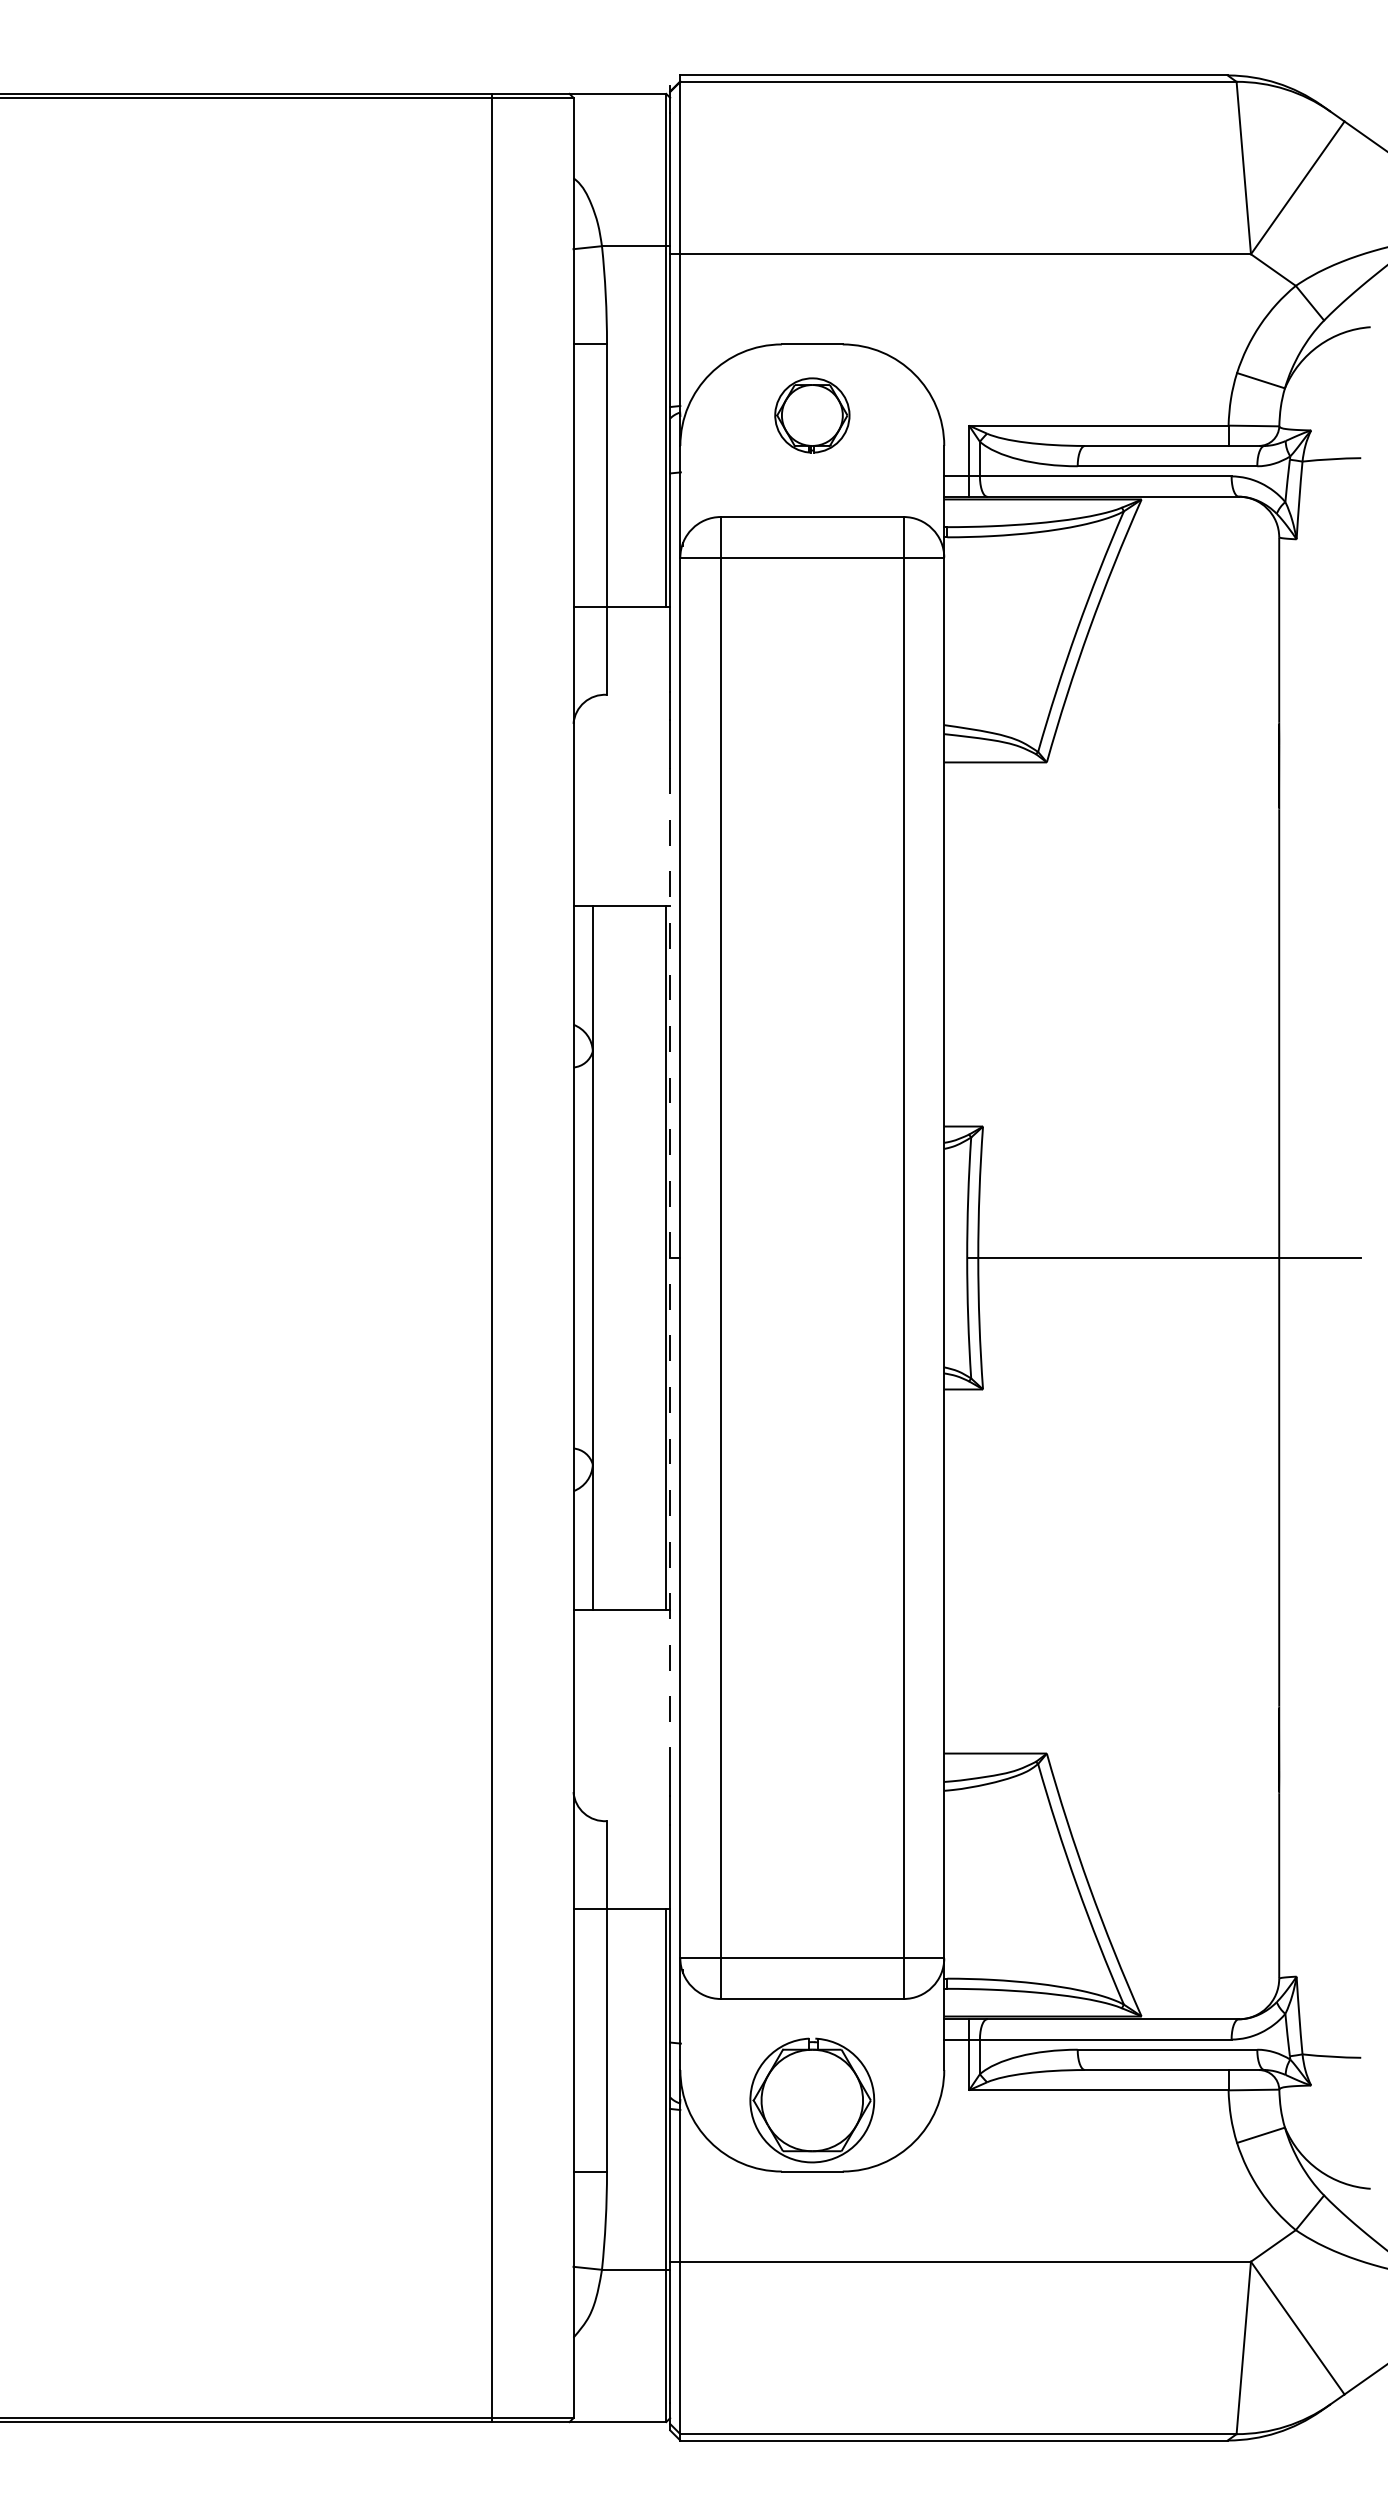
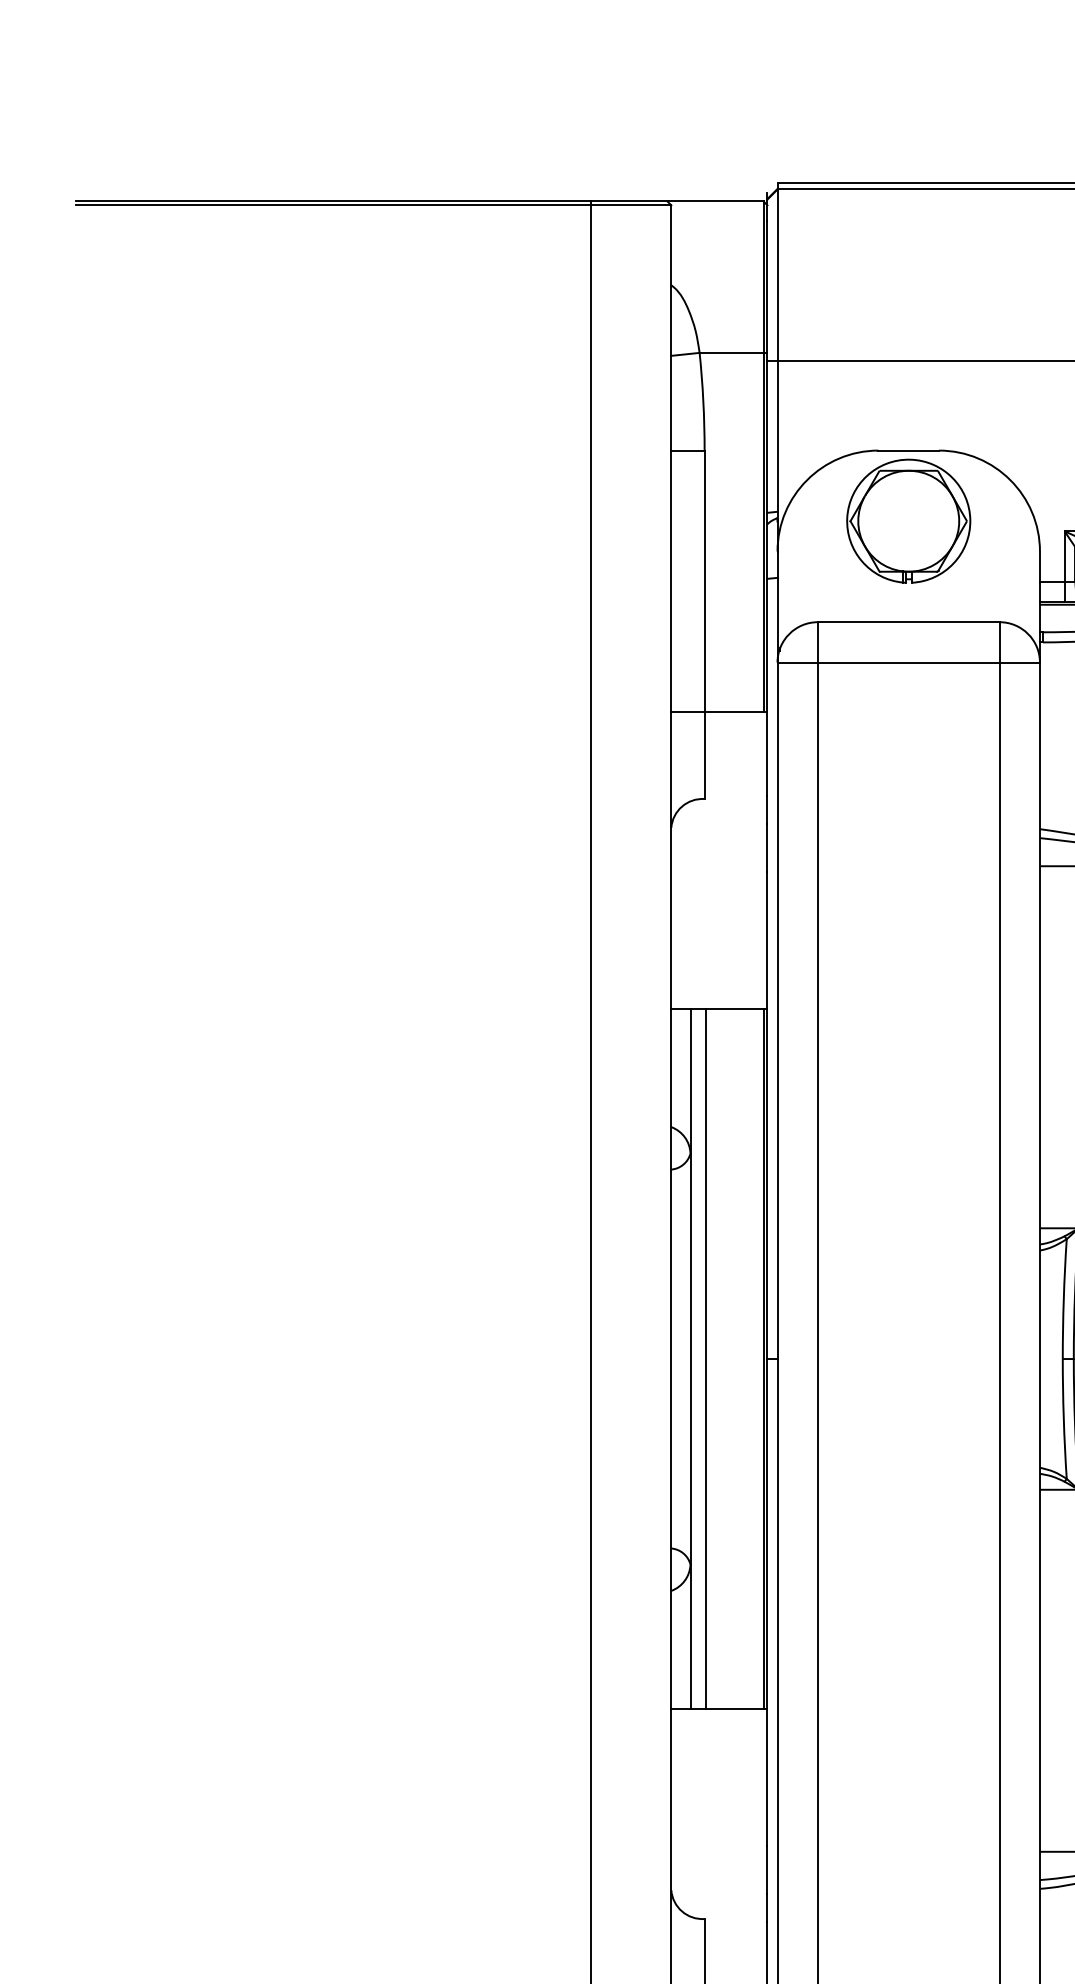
part: (812, 415) -> (908, 521), size x1.67
line: (608, 1257) -> (706, 1358), added
line: (670, 1258) -> (767, 1359), dashed -> solid

